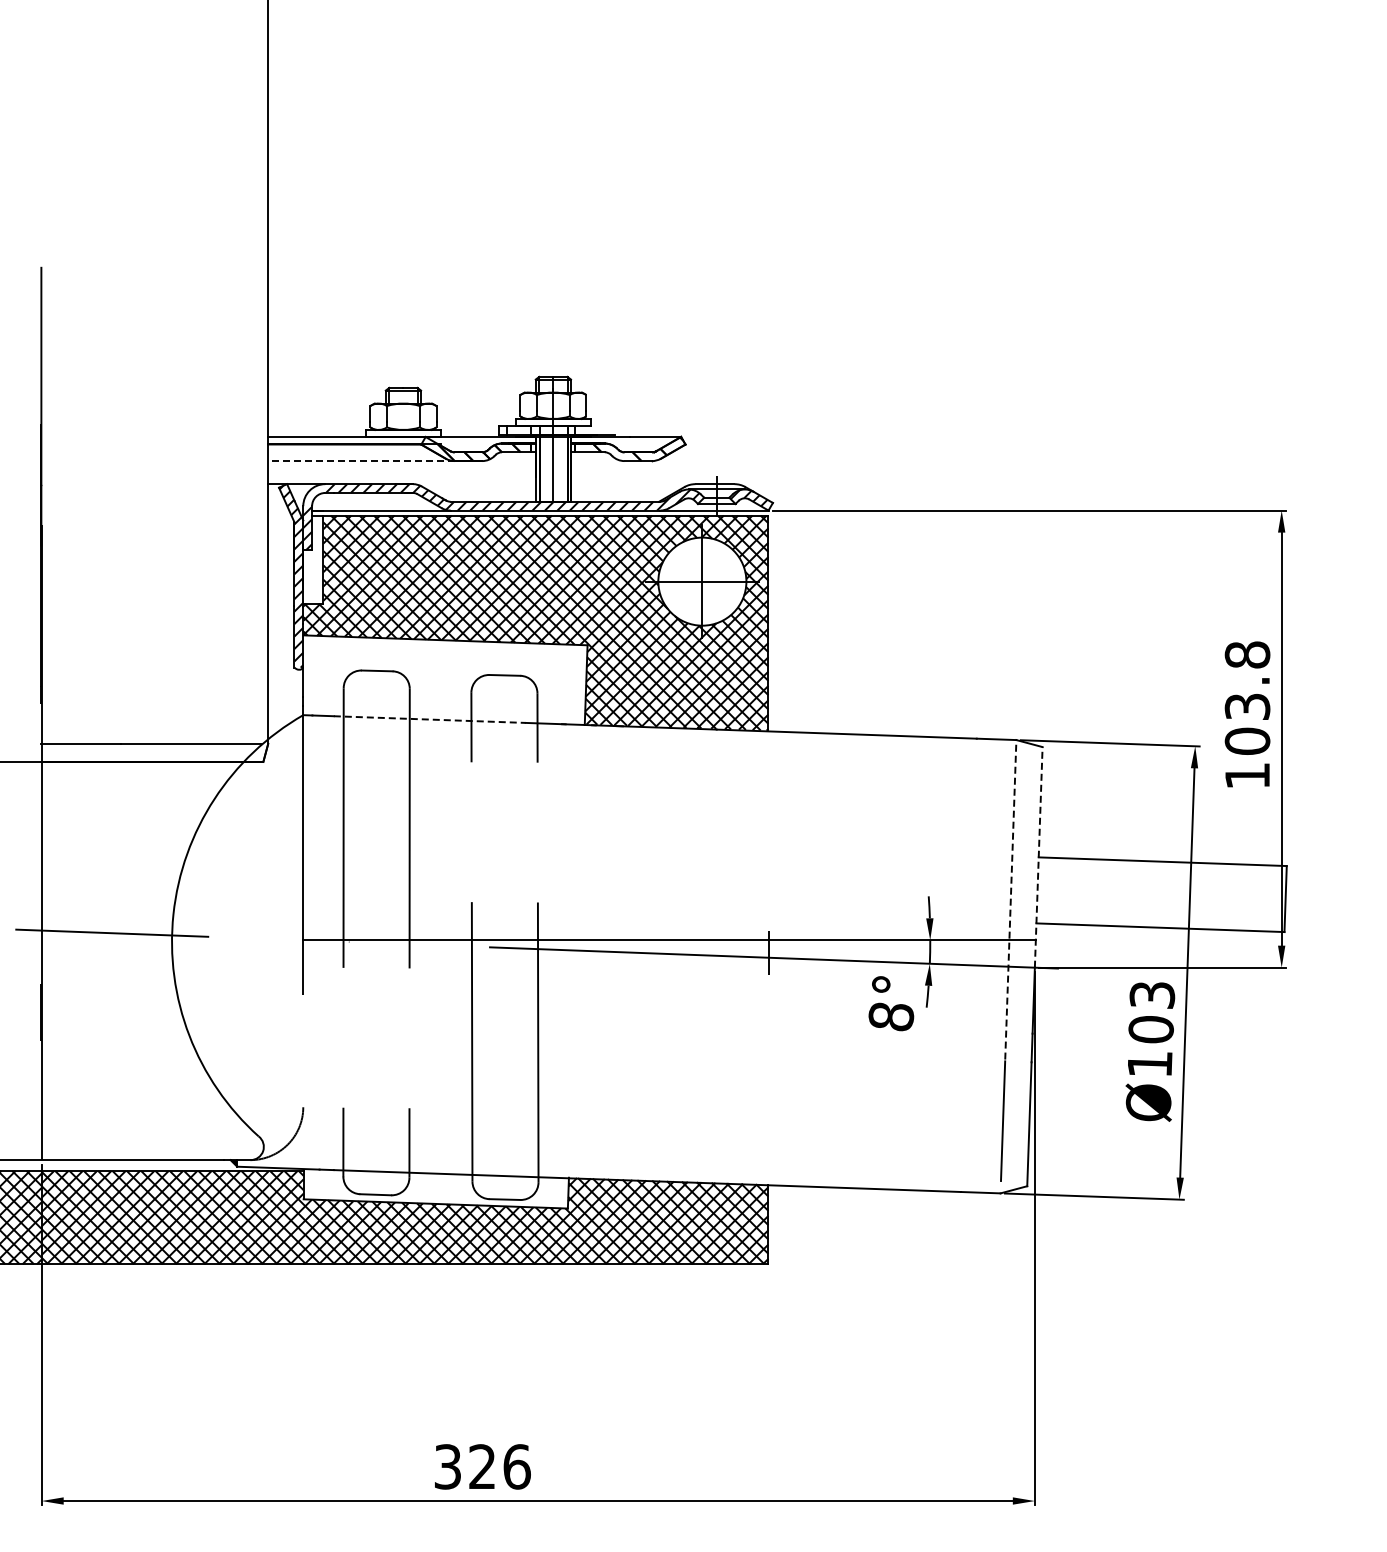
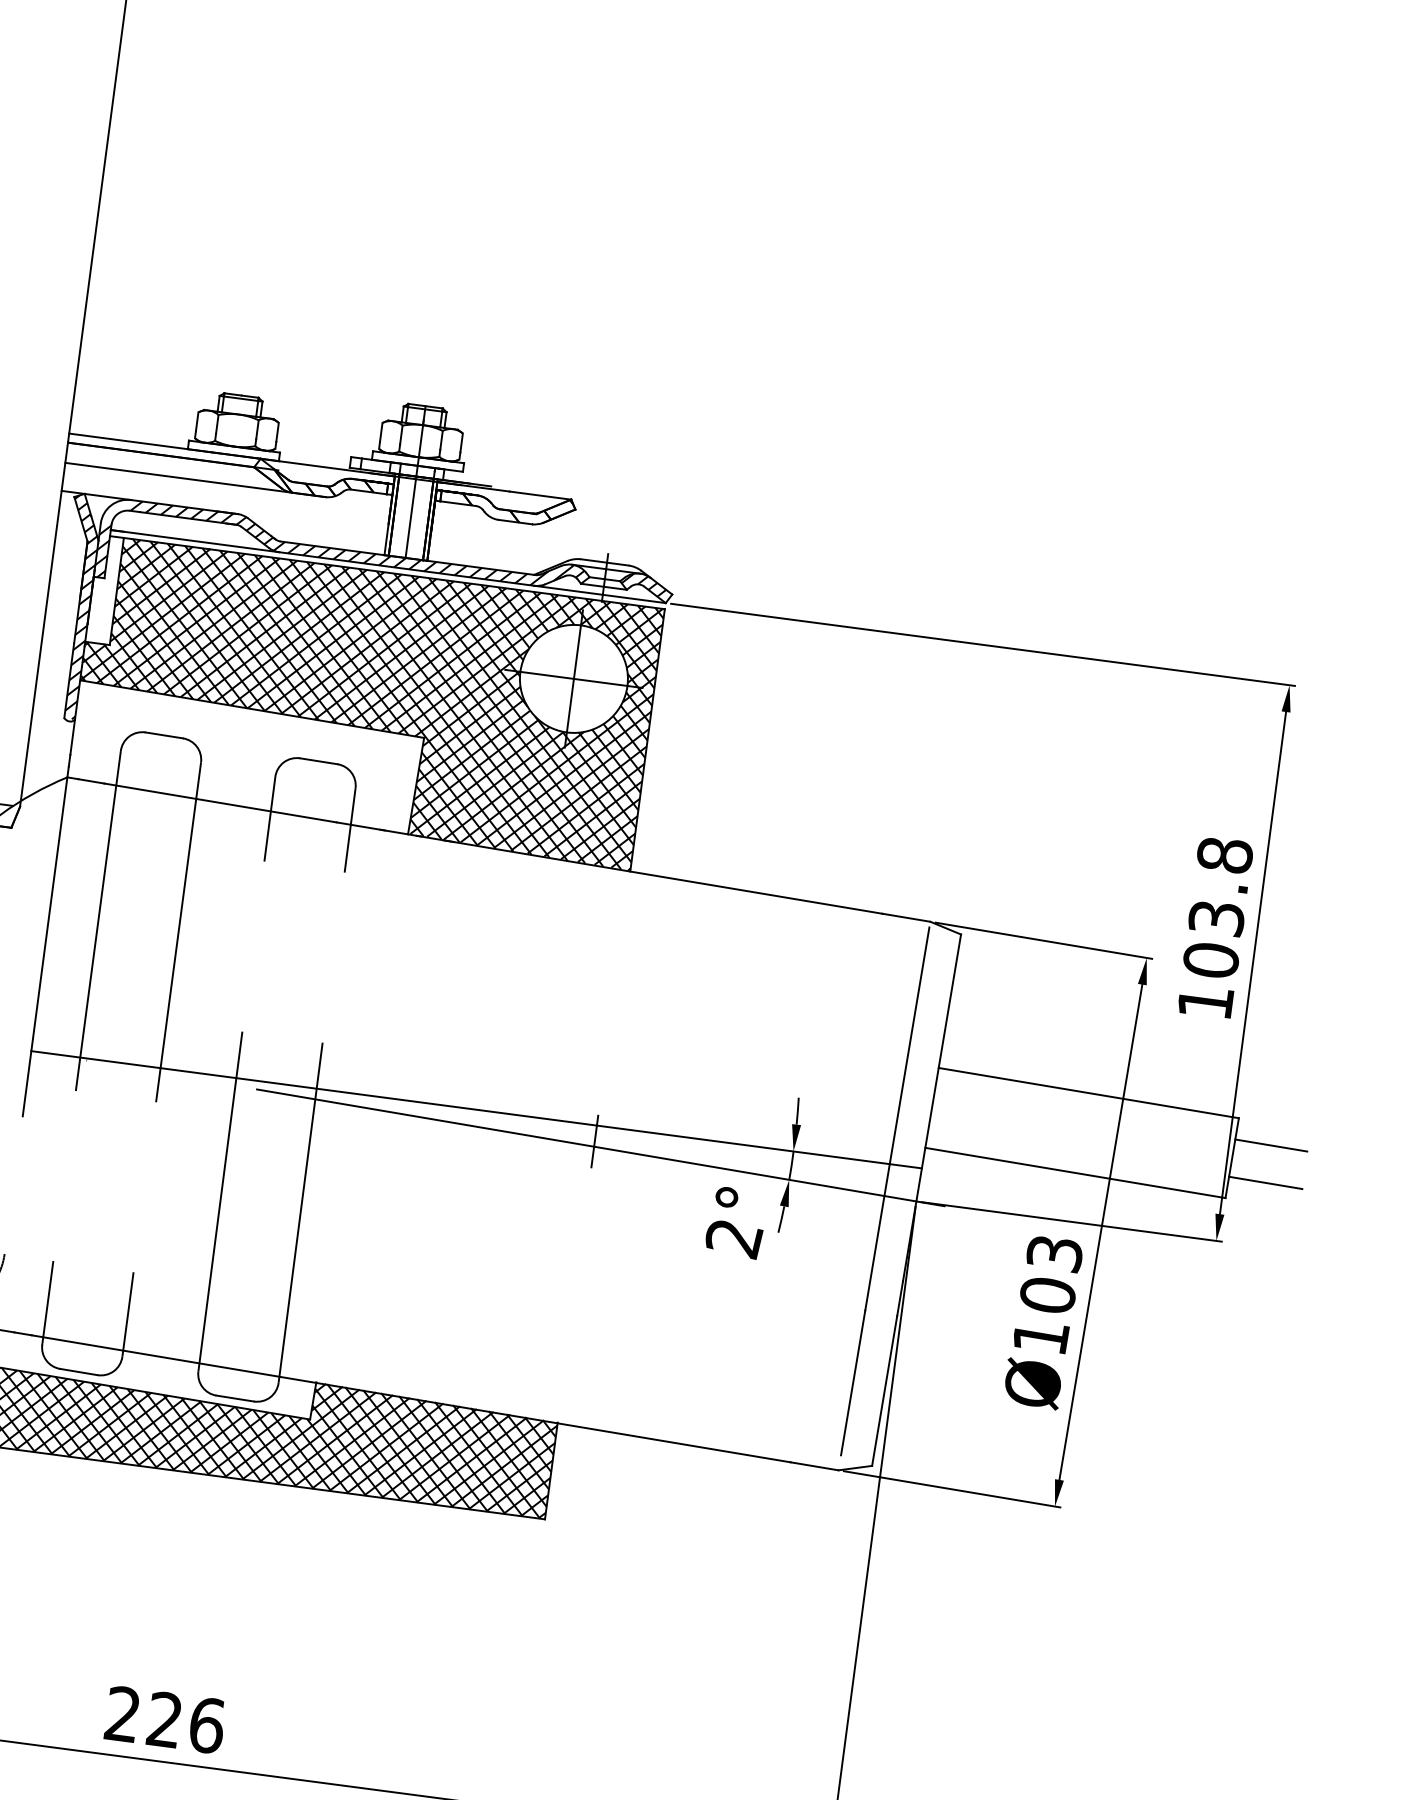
line: (360, 461) -> (177, 478), dashed -> solid
line: (430, 719) -> (221, 802), dashed -> solid
line: (1038, 856) -> (938, 1066), dashed -> solid
line: (1315, 884) -> (1270, 1145), added
line: (1010, 903) -> (897, 1119), dashed -> solid
line: (1315, 915) -> (1265, 1182), added
text: (891, 1017) -> (734, 1239), 8° -> 2°
text: (447, 1466) -> (122, 1713), 326 -> 226

